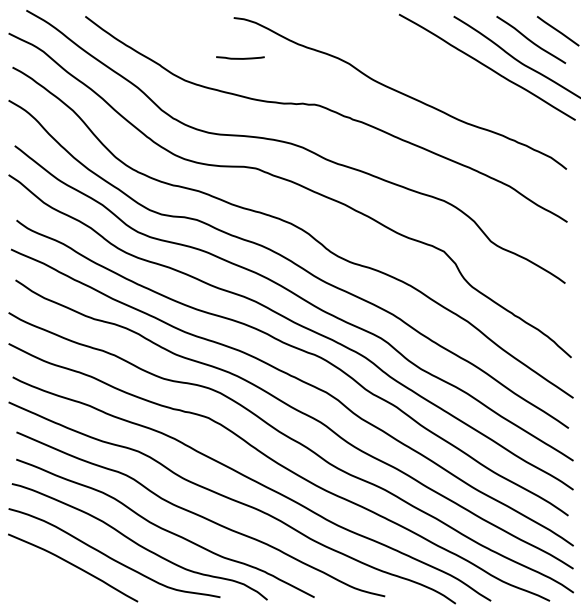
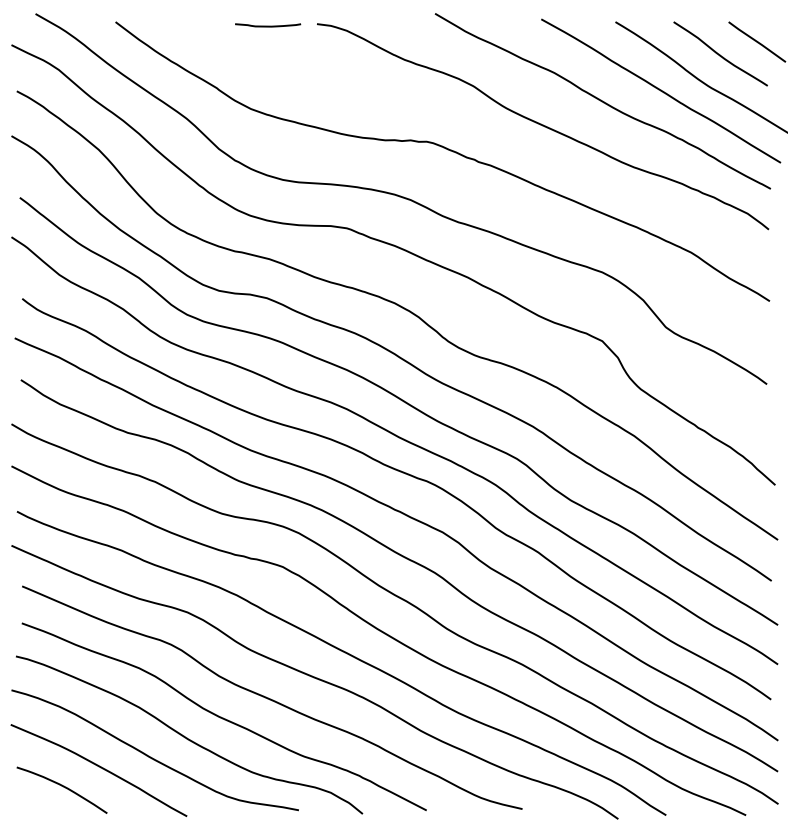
curve: (240, 58) -> (268, 25), moved
curve: (444, 75) -> (602, 101), added
curve: (46, 580) -> (63, 787), added

